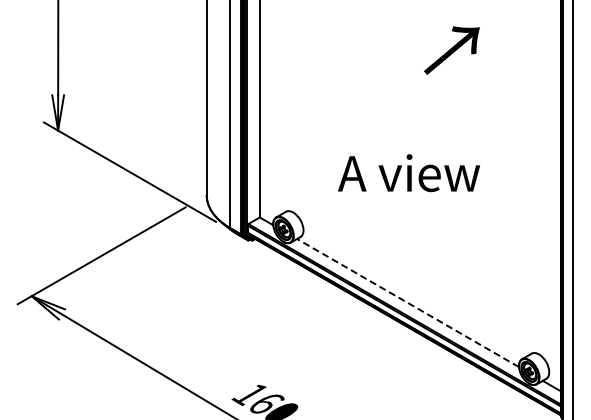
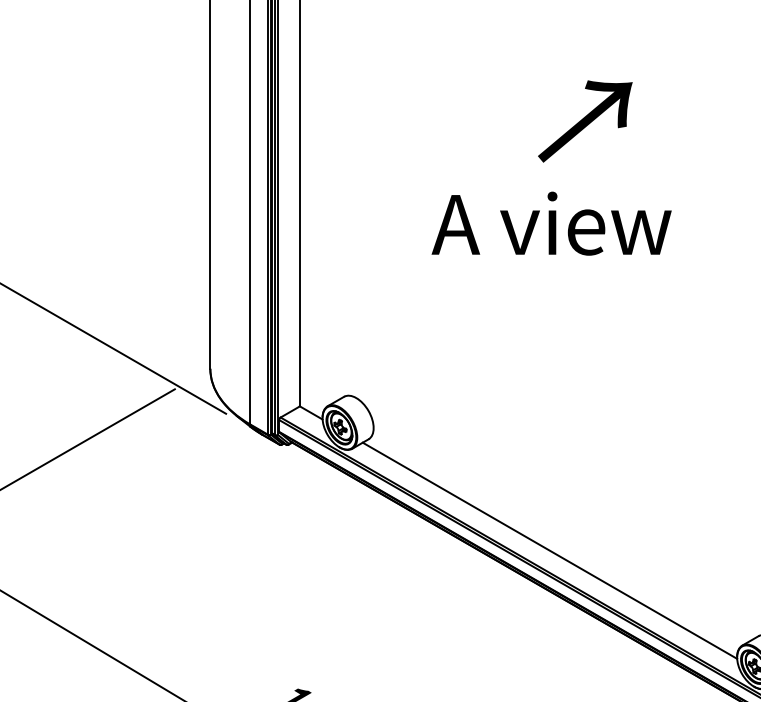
text: (451, 50) -> (584, 121), moved
text: (409, 173) -> (552, 224), moved
line: (407, 302) -> (549, 549), dashed -> solid

